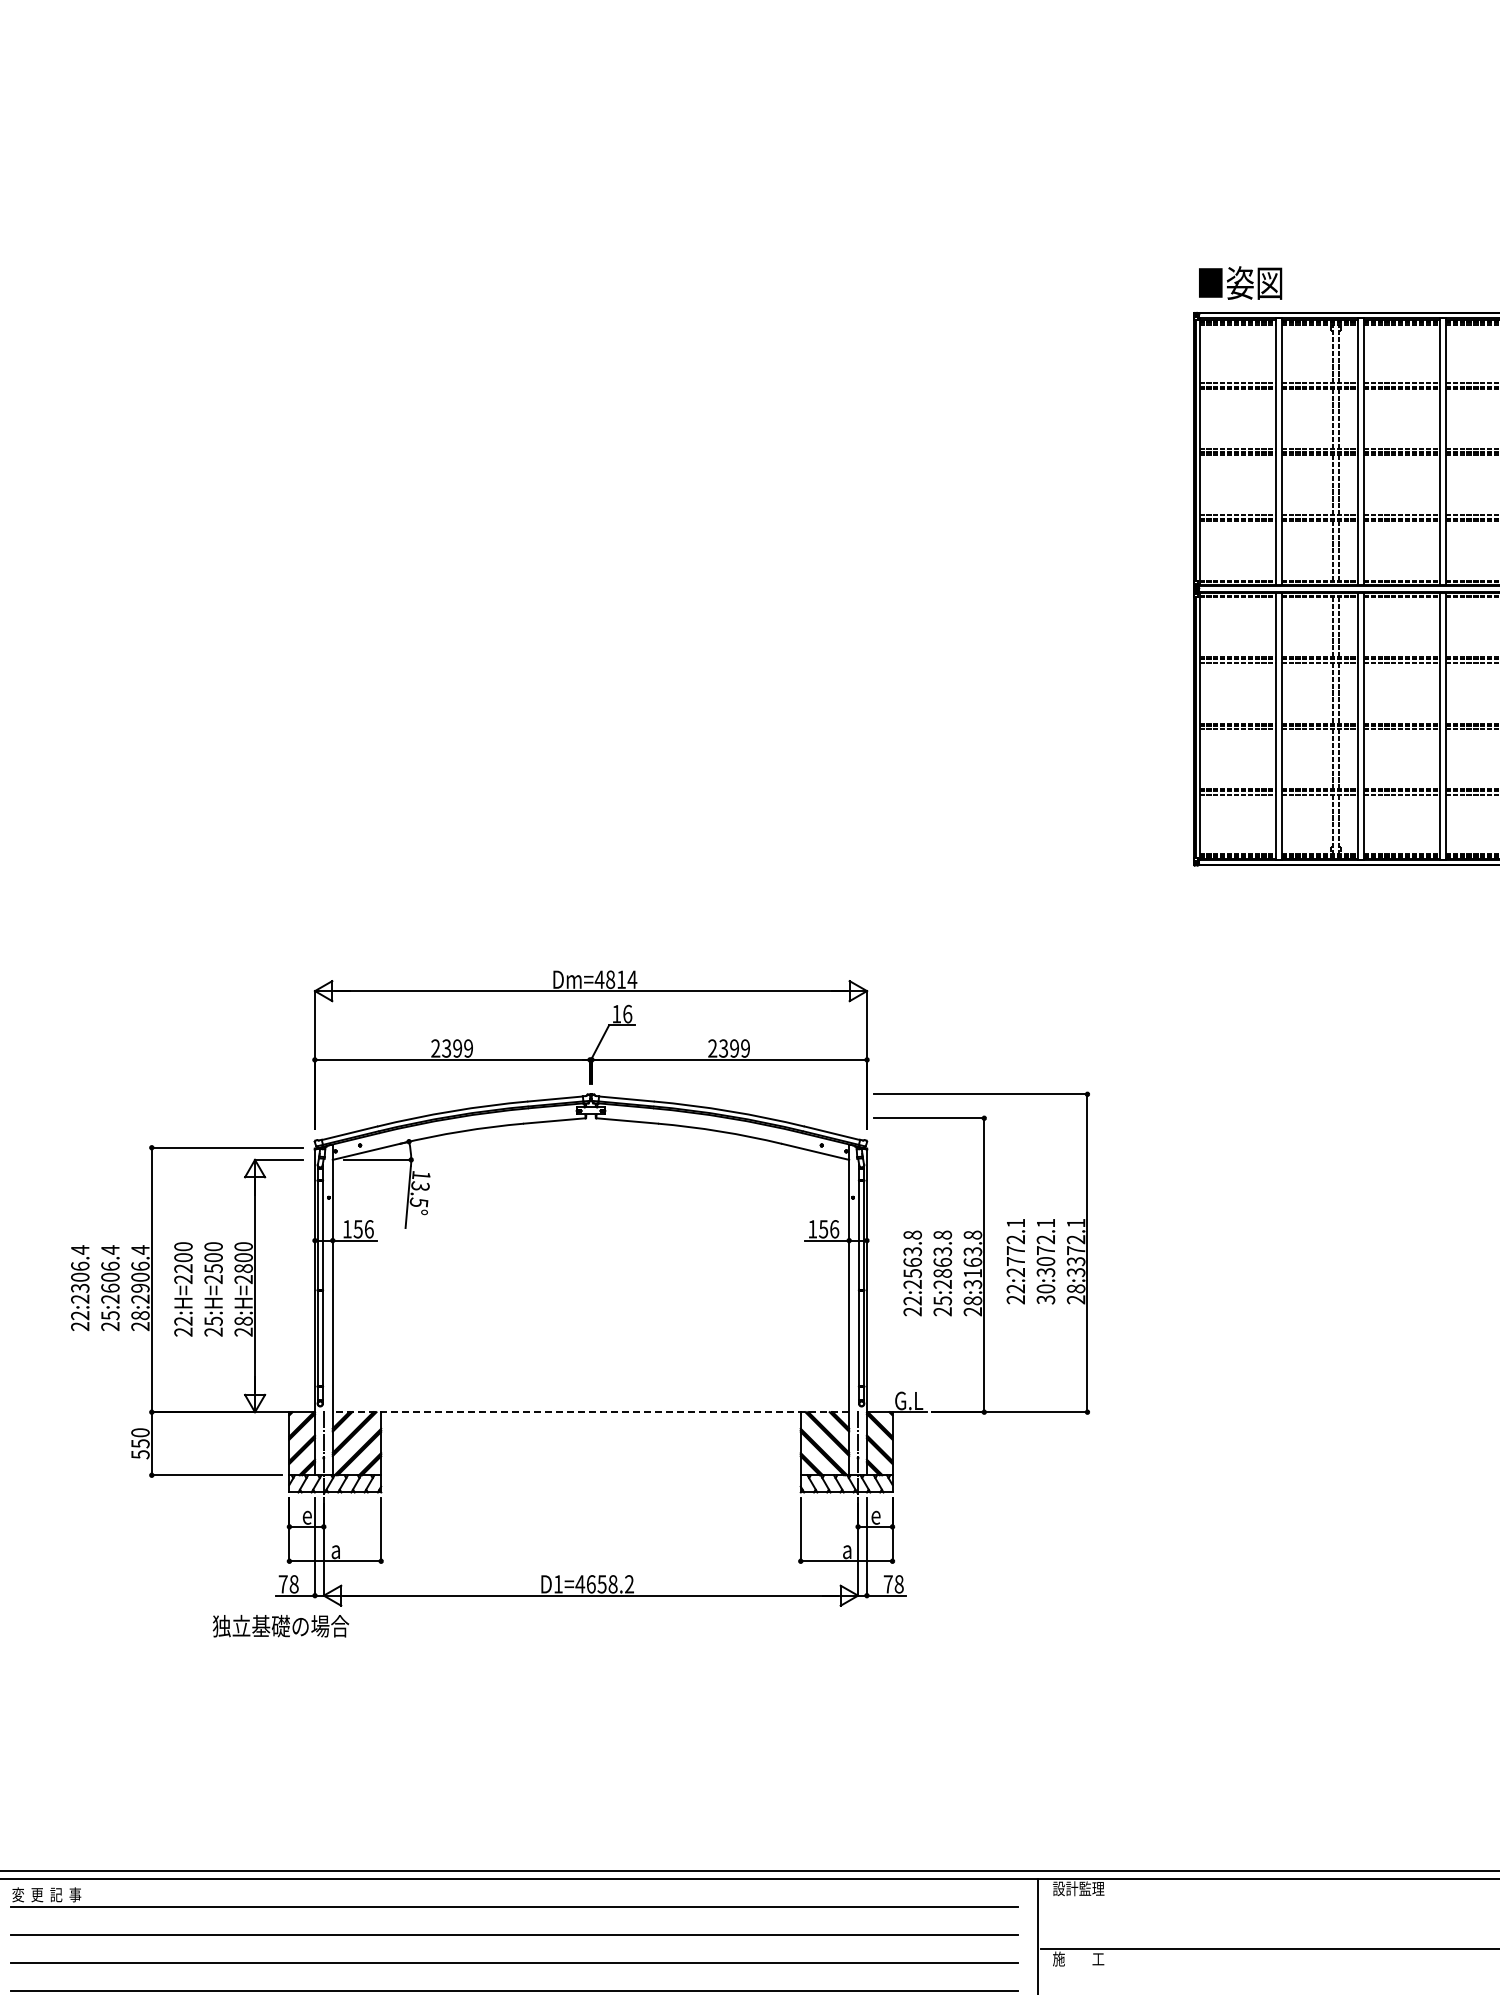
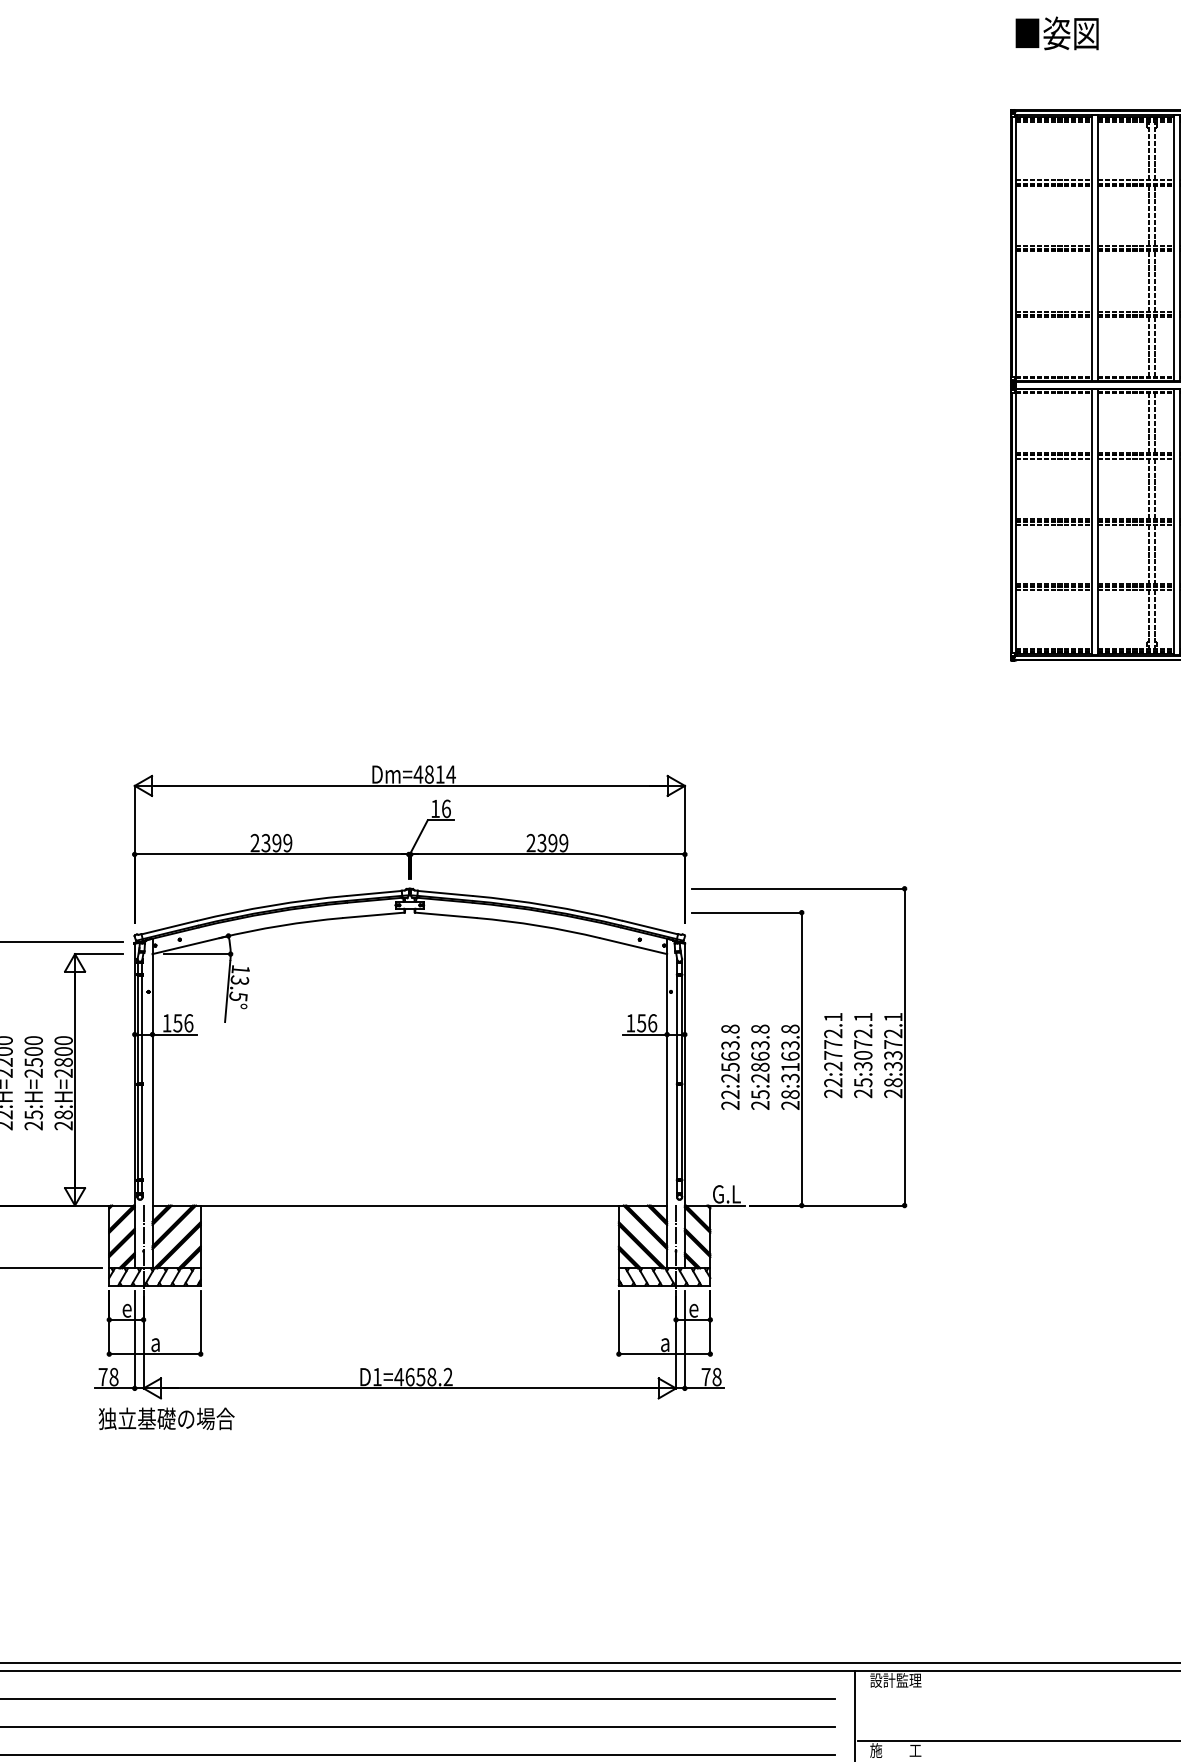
text: (1240, 282) -> (1057, 32), moved
text: (1045, 1294) -> (862, 1088), 30:3072.1 -> 25:3072.1
line: (590, 1412) -> (409, 1205), dashed -> solid
text: (280, 1626) -> (166, 1419), moved

